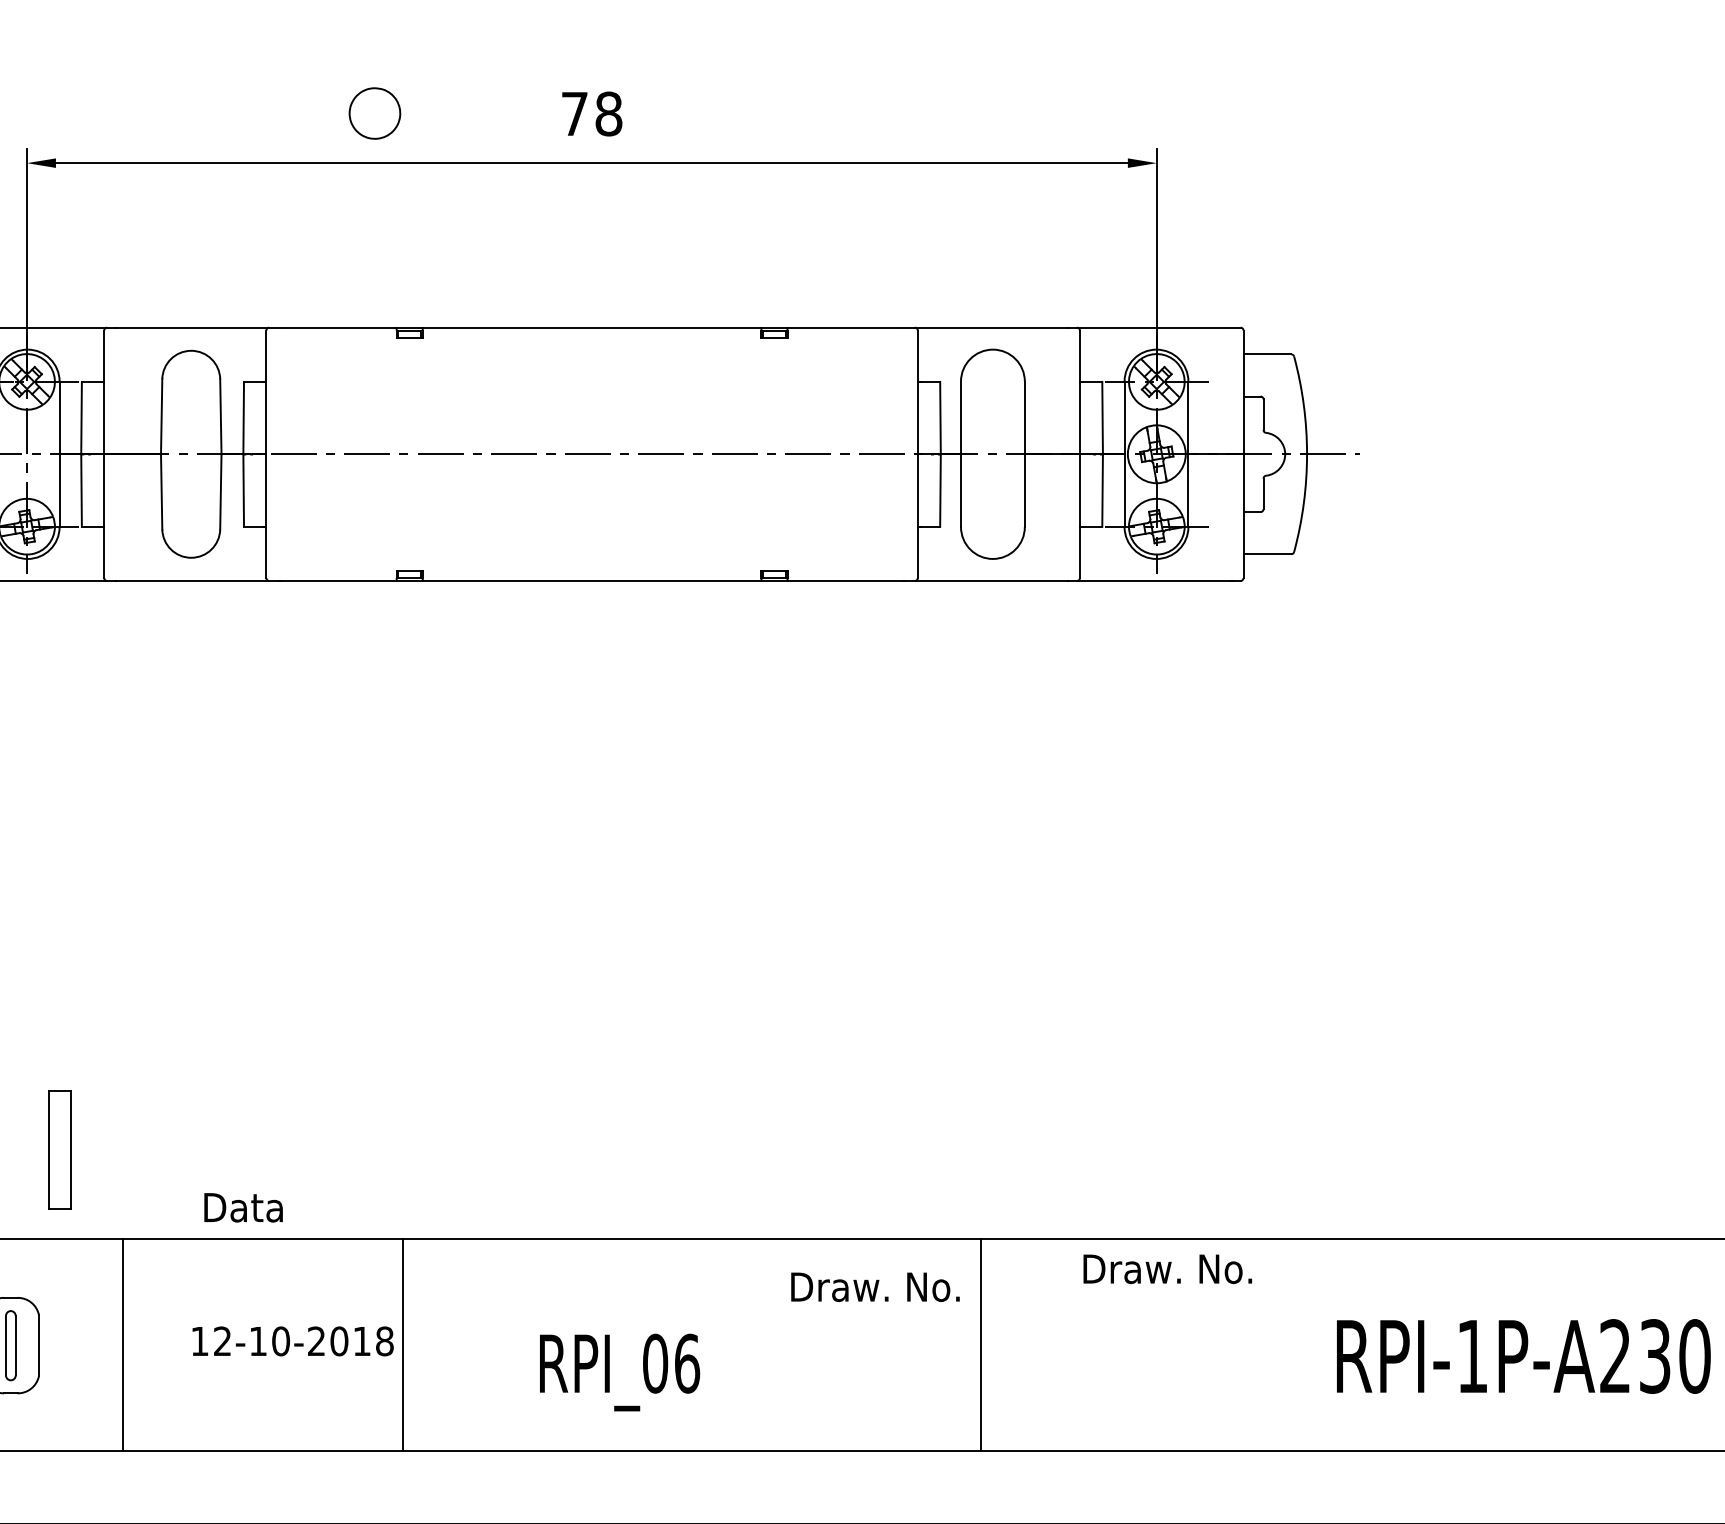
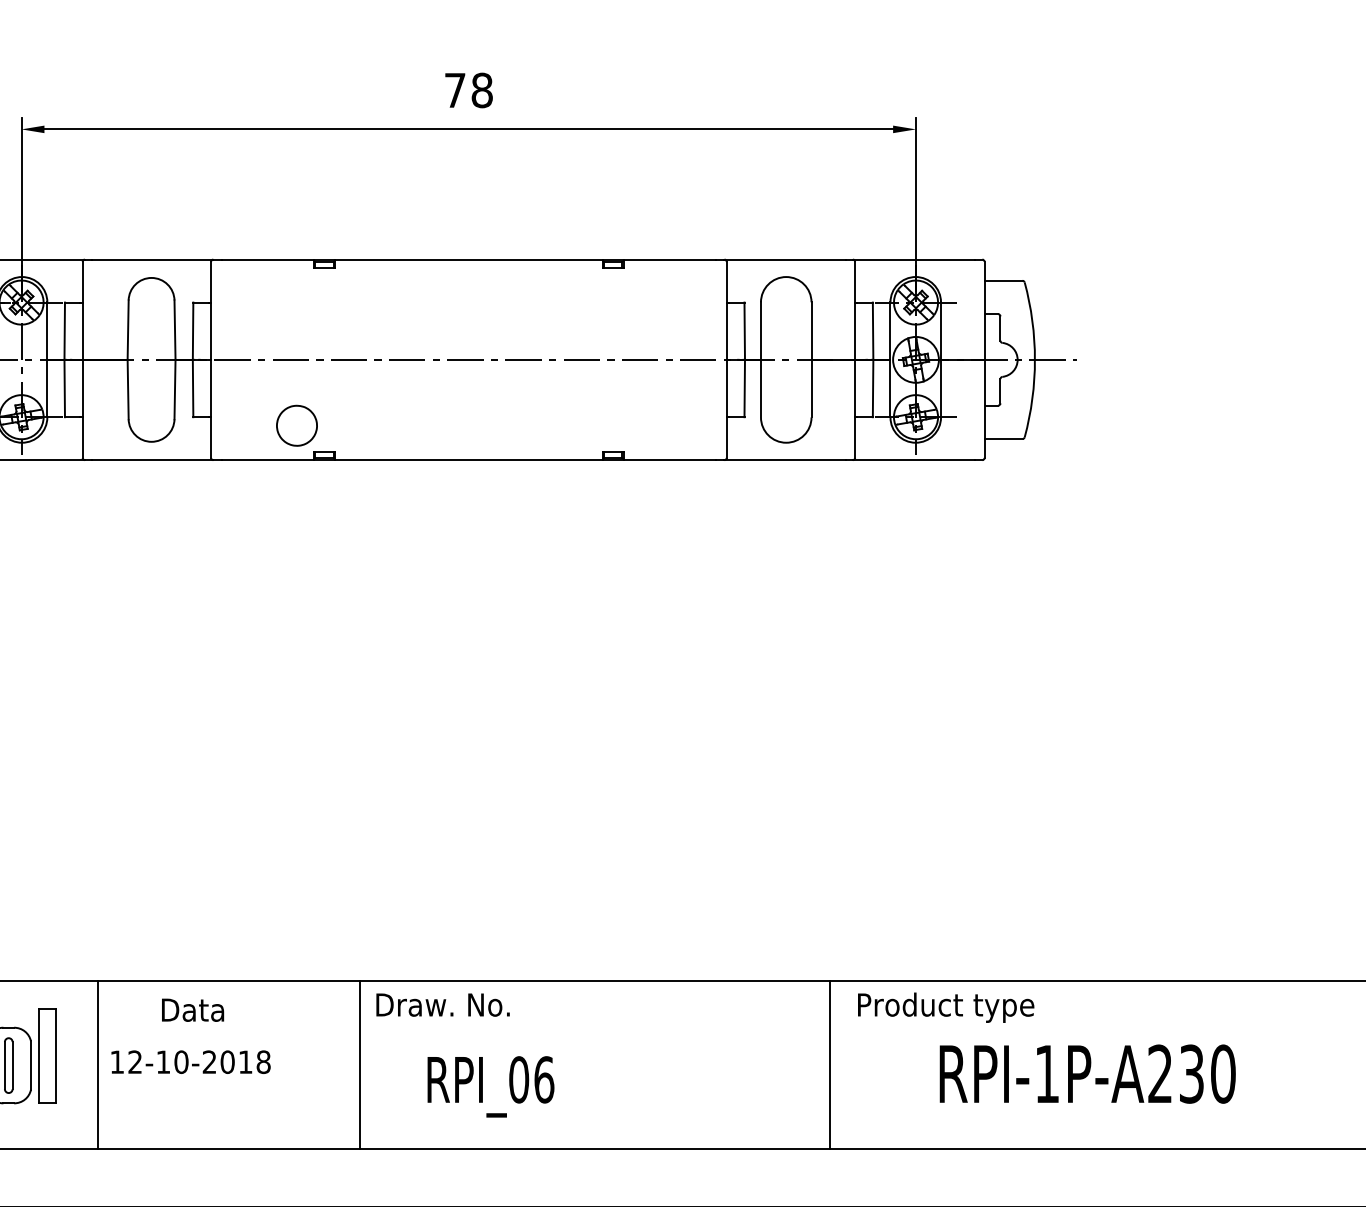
part: (374, 113) -> (296, 425), moved
part: (59, 1149) -> (47, 1055), moved
text: (243, 1207) -> (192, 1010), moved
text: (1196, 1272) -> (947, 1007), Draw. No. -> Product type
text: (875, 1287) -> (443, 1005), moved
text: (292, 1341) -> (190, 1062), moved
line: (402, 1344) -> (359, 1064), moved
line: (981, 1344) -> (830, 1064), moved
text: (1523, 1356) -> (1087, 1074), moved

